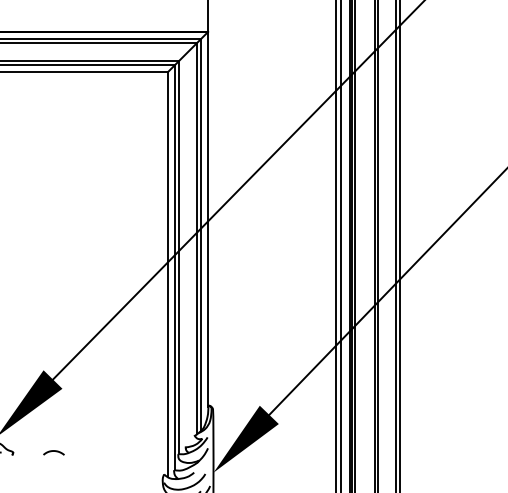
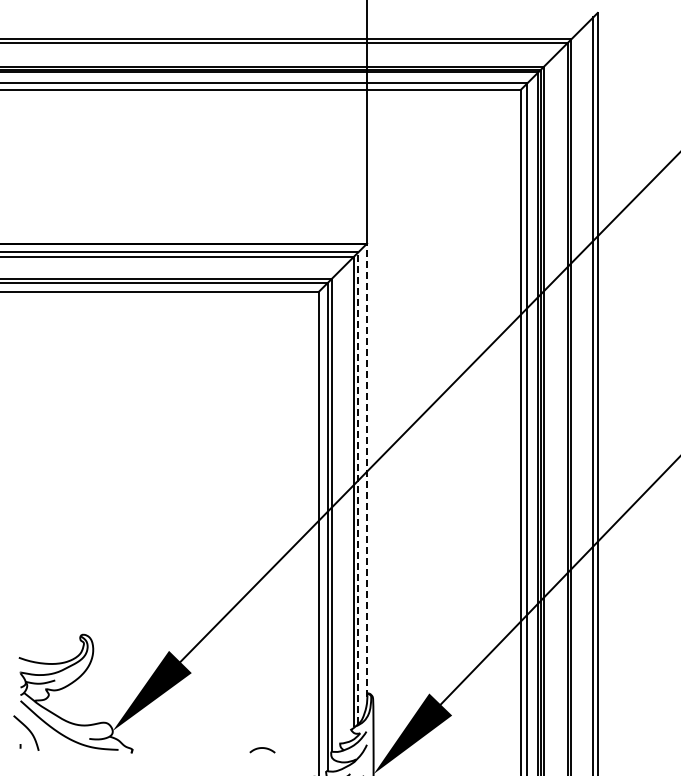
line: (208, 220) -> (367, 470), solid -> dashed
line: (200, 235) -> (358, 488), solid -> dashed
curve: (53, 451) -> (262, 748), moved

